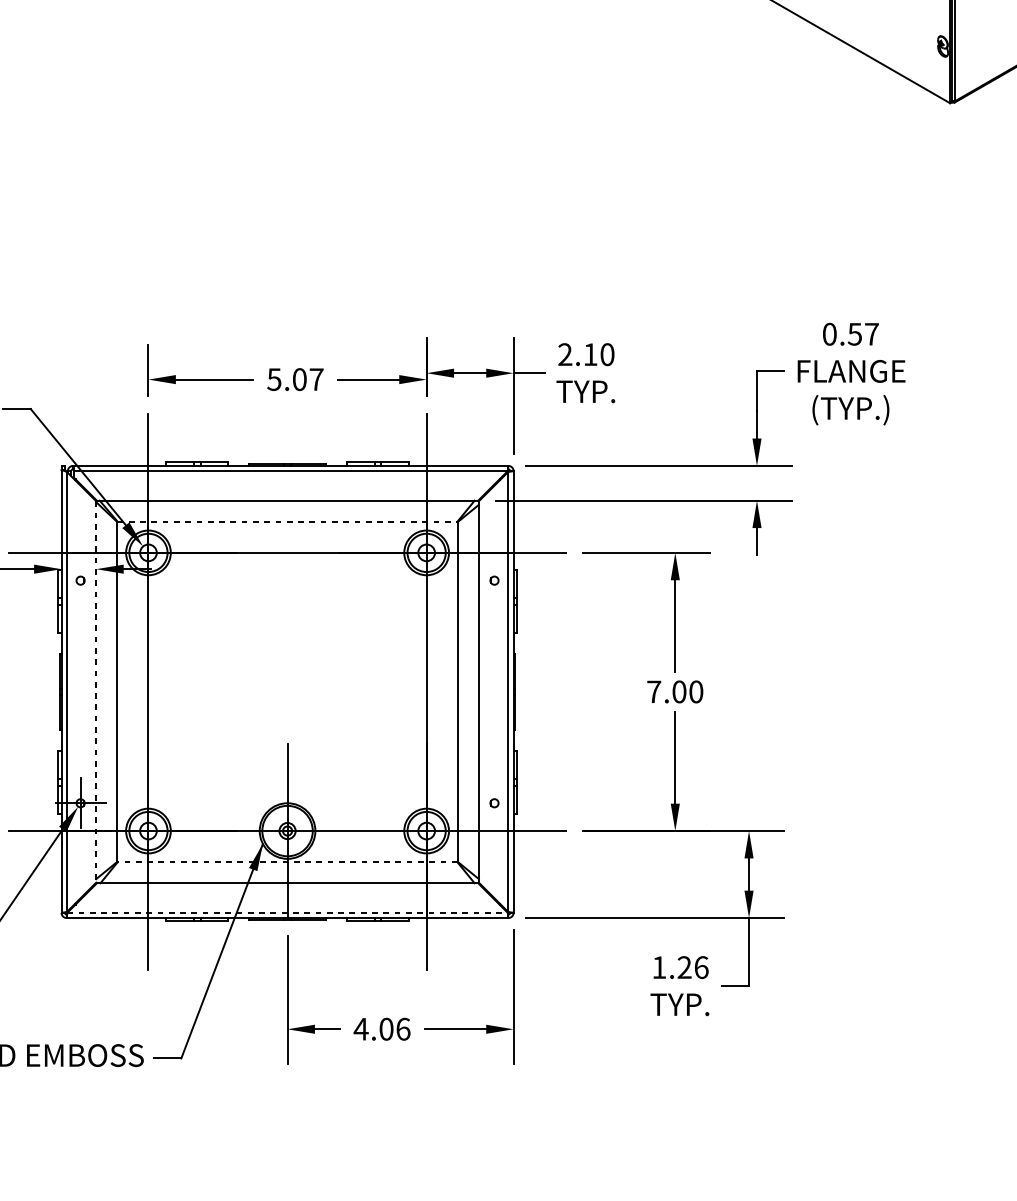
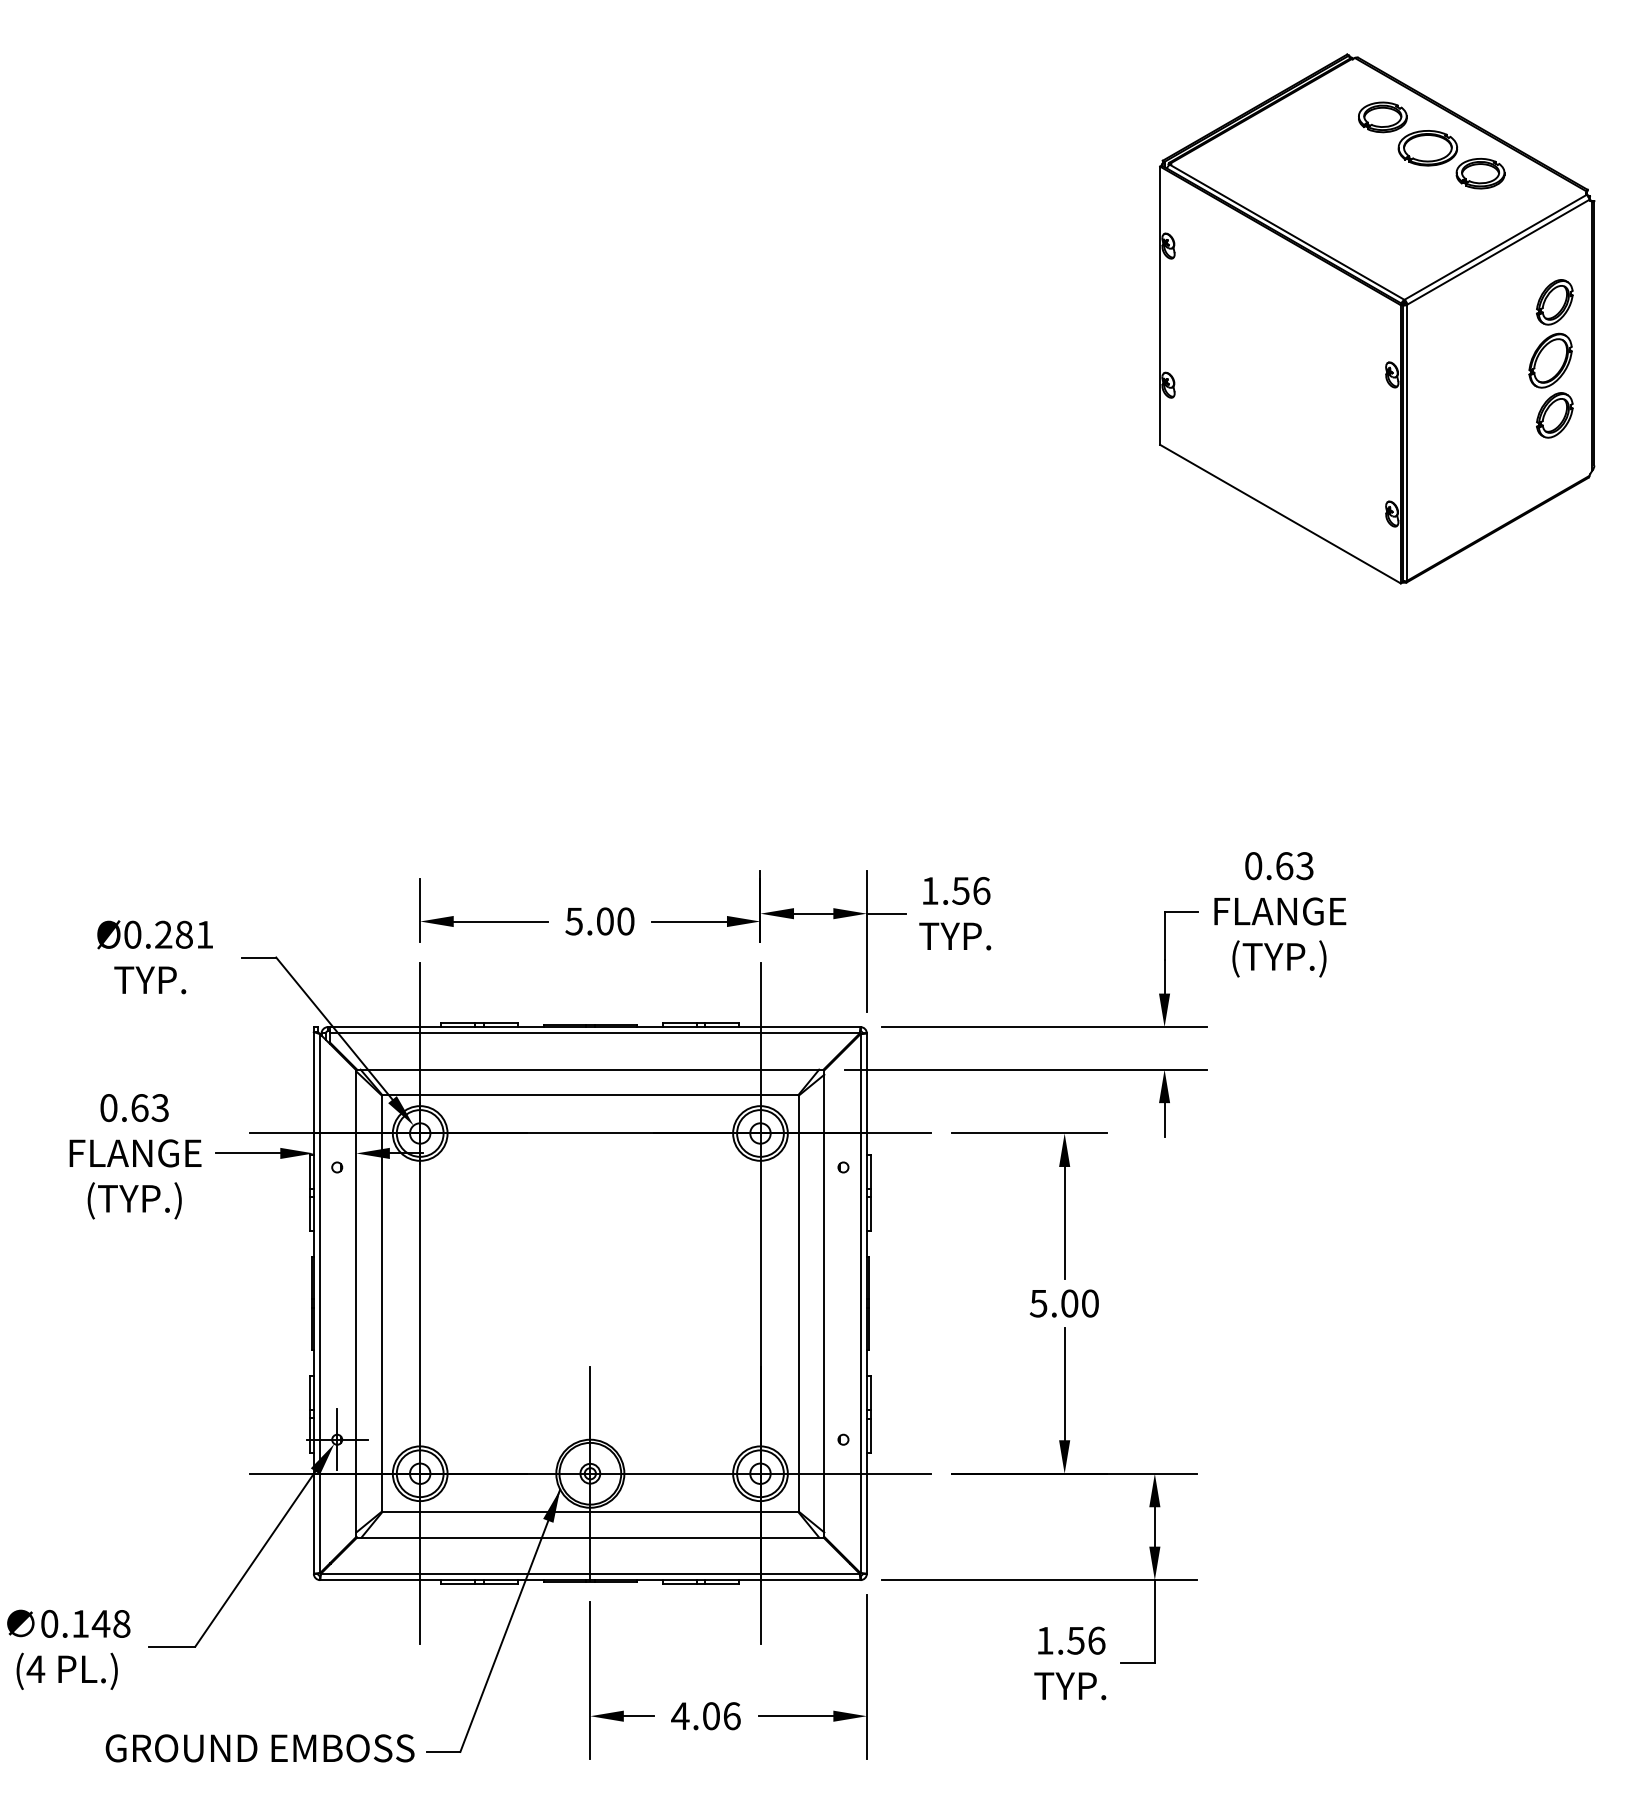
text: (863, 334) -> (1294, 866), 0.57 -> 0.63
text: (586, 354) -> (955, 890), 2.10 -> 1.56
text: (316, 379) -> (625, 921), 5.07 -> 5.00
line: (287, 521) -> (590, 1095), dashed -> solid
text: (653, 691) -> (1038, 1303), 7.00 -> 5.00
line: (96, 692) -> (356, 1304), dashed -> solid
line: (286, 862) -> (589, 1512), dashed -> solid
line: (287, 912) -> (590, 1573), dashed -> solid
text: (684, 967) -> (1075, 1640), 1.26 -> 1.56

